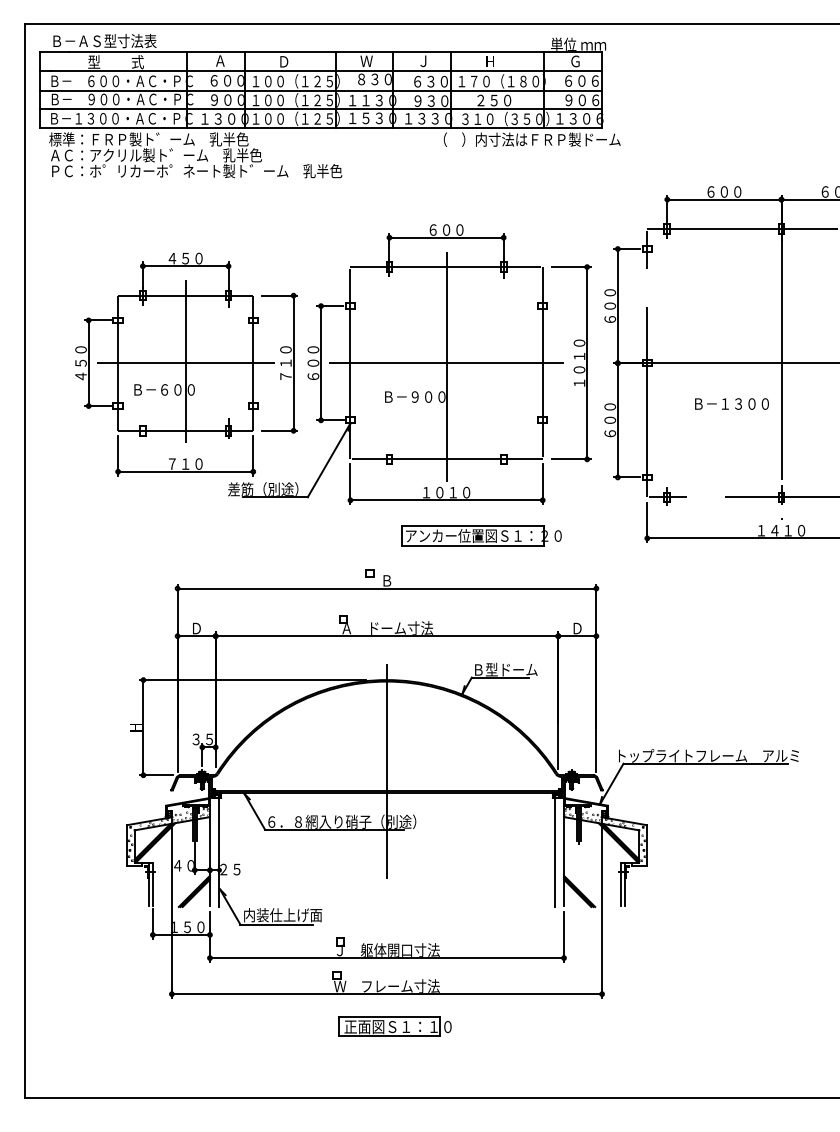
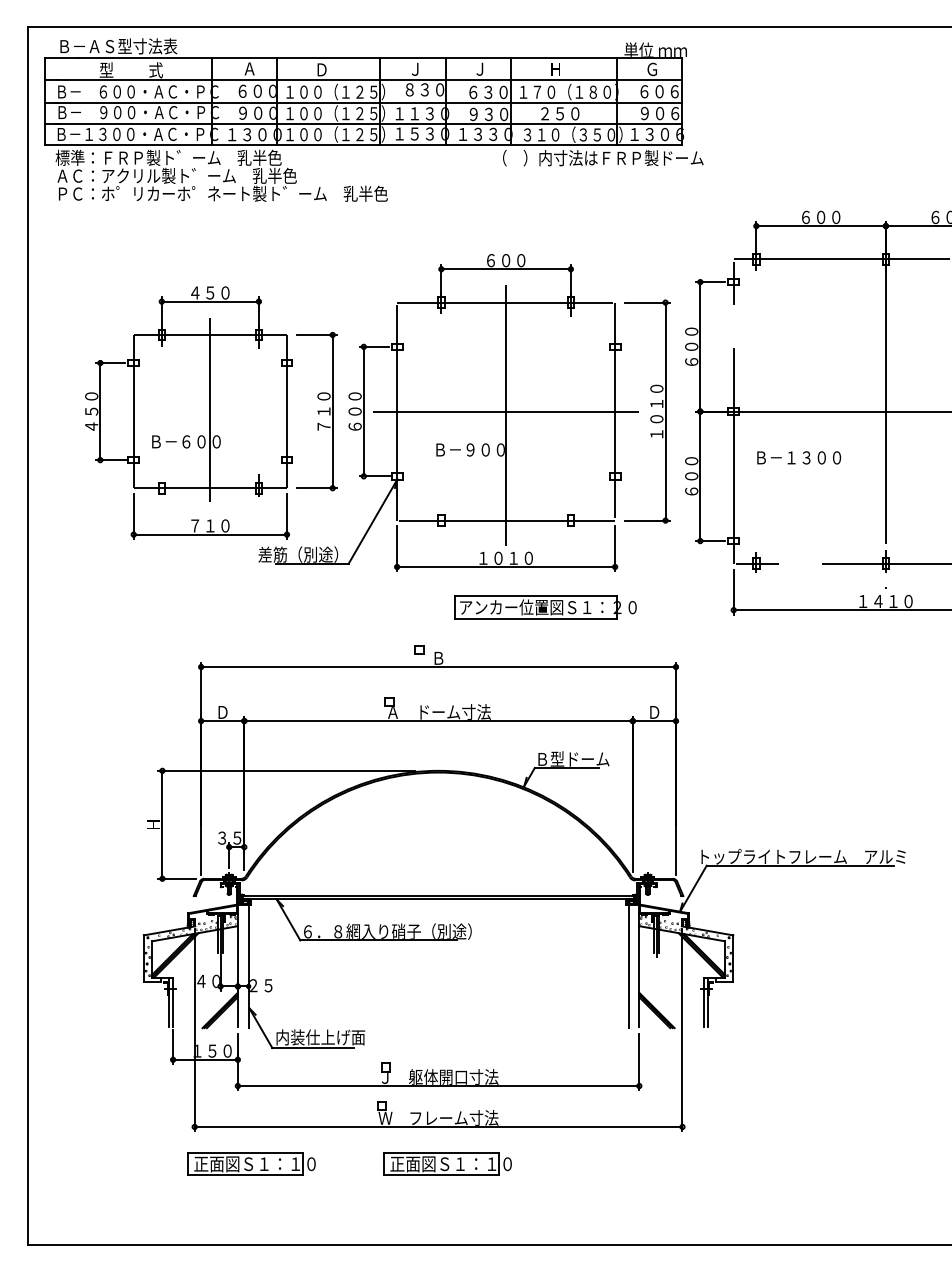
text: (366, 61) -> (415, 69), Ｗ -> Ｊ
line: (185, 363) -> (210, 411), removed
text: (731, 403) -> (798, 457), moved
line: (387, 770) -> (439, 873), removed
part: (221, 1026) -> (250, 1163), added

